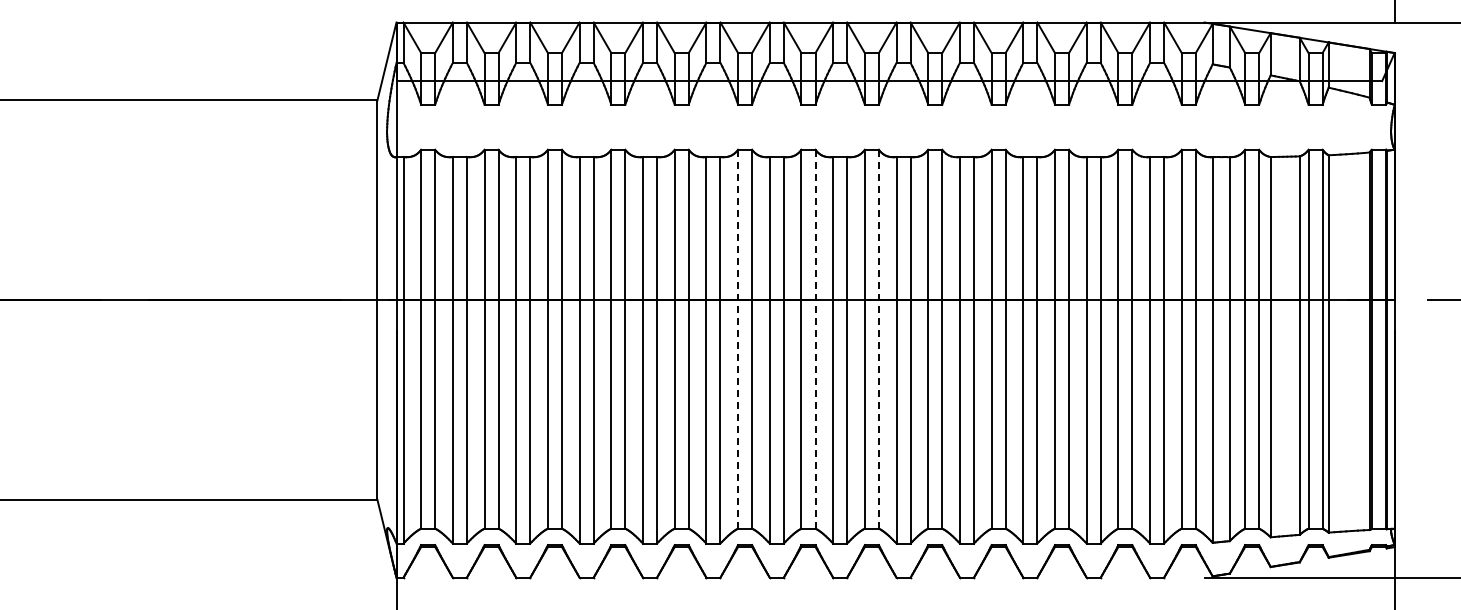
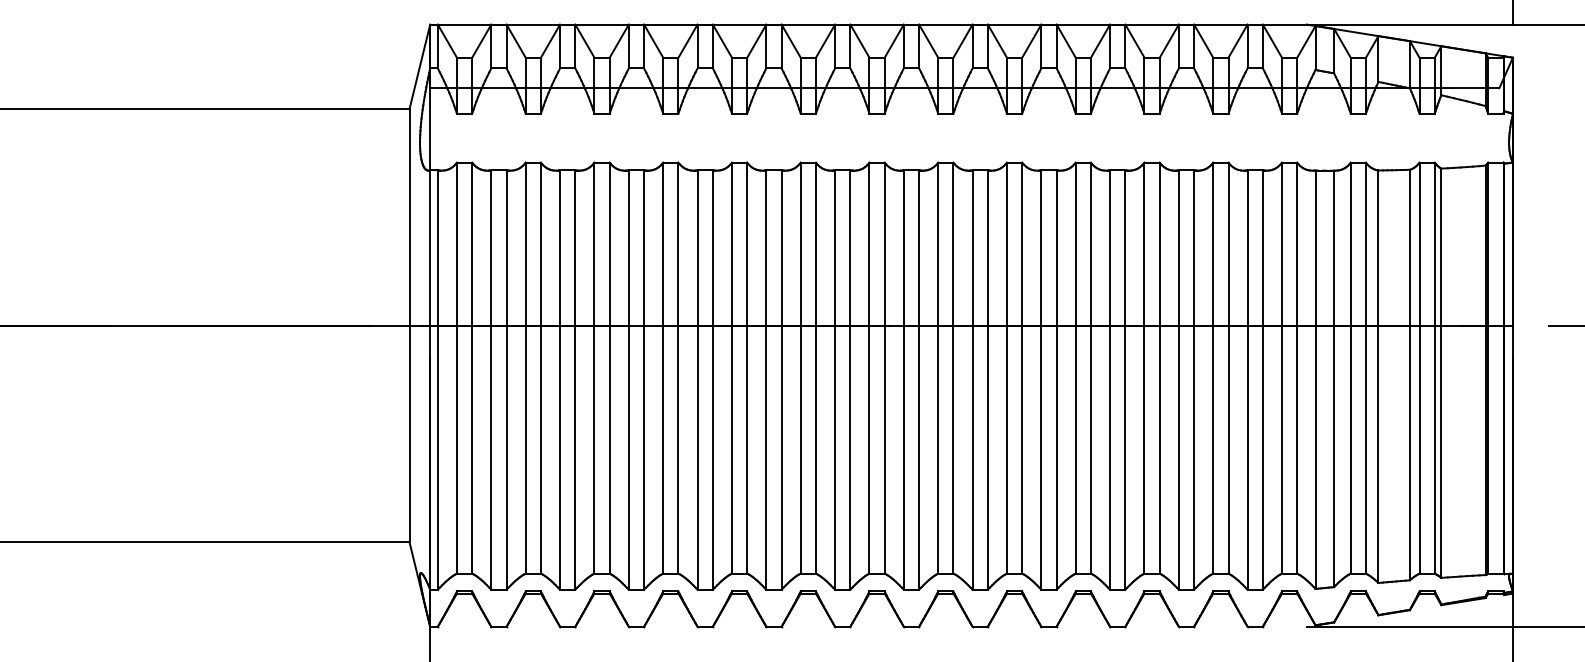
line: (738, 339) -> (801, 368), dashed -> solid
line: (815, 339) -> (884, 368), dashed -> solid
line: (878, 339) -> (953, 368), dashed -> solid

